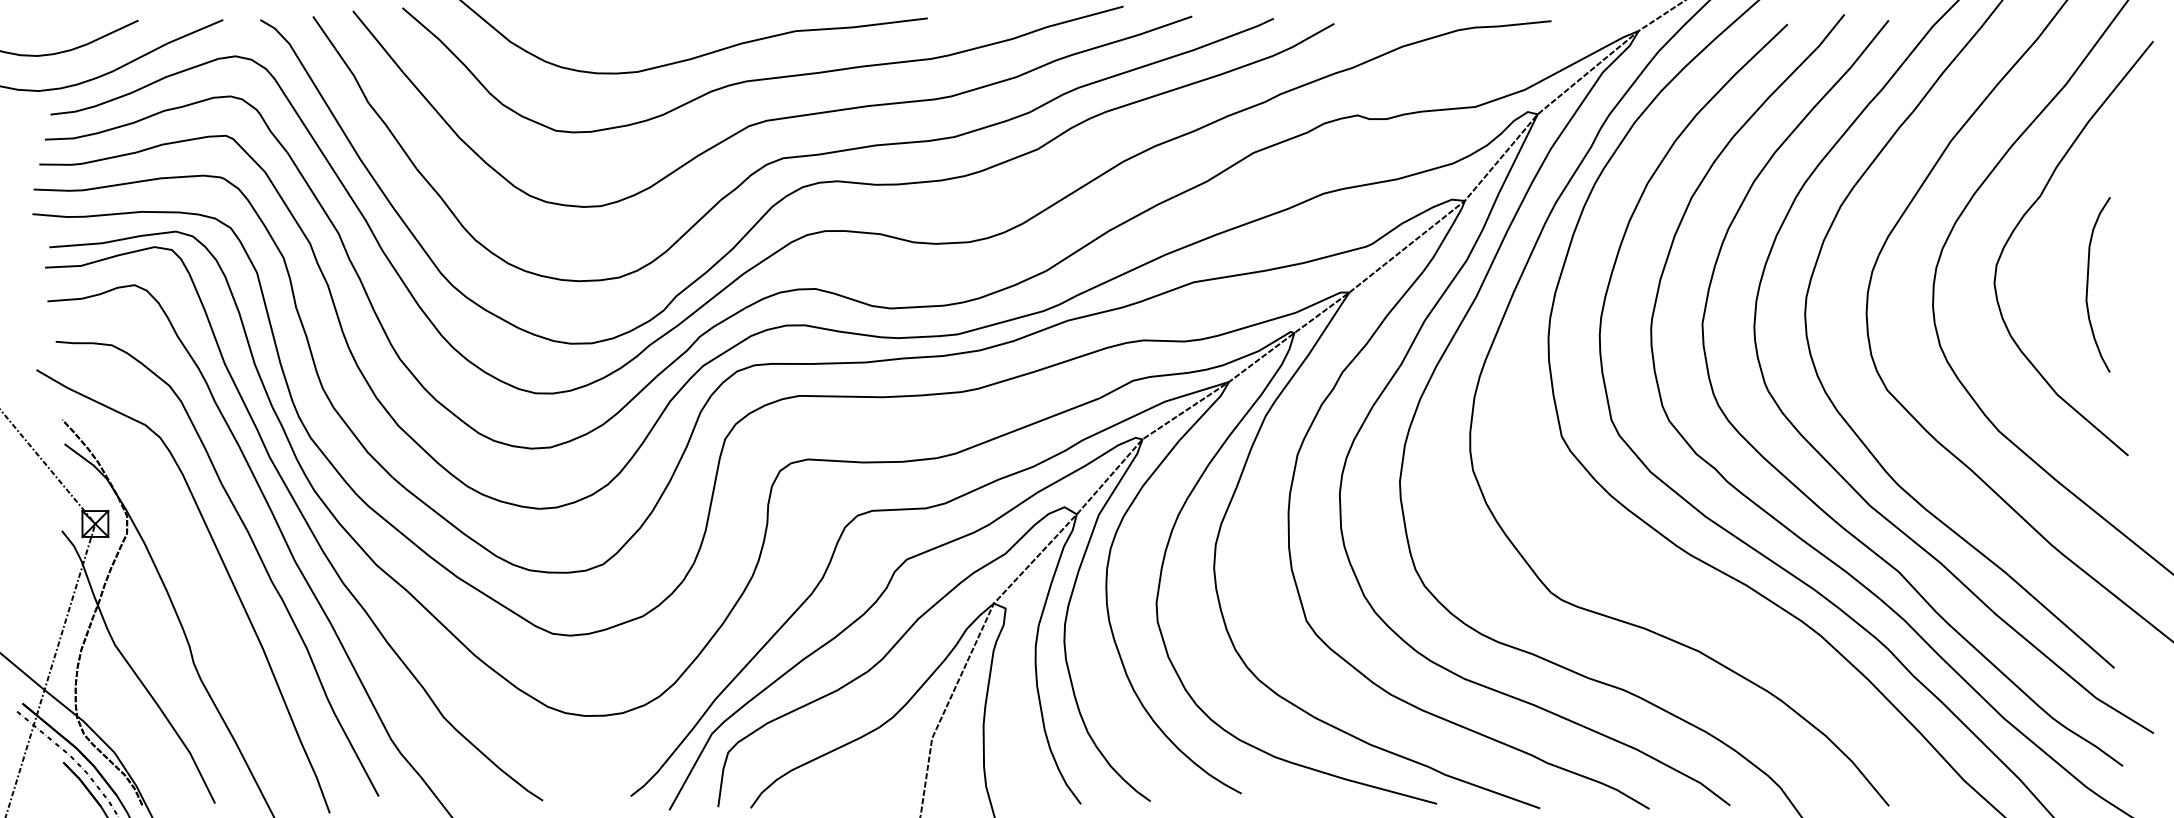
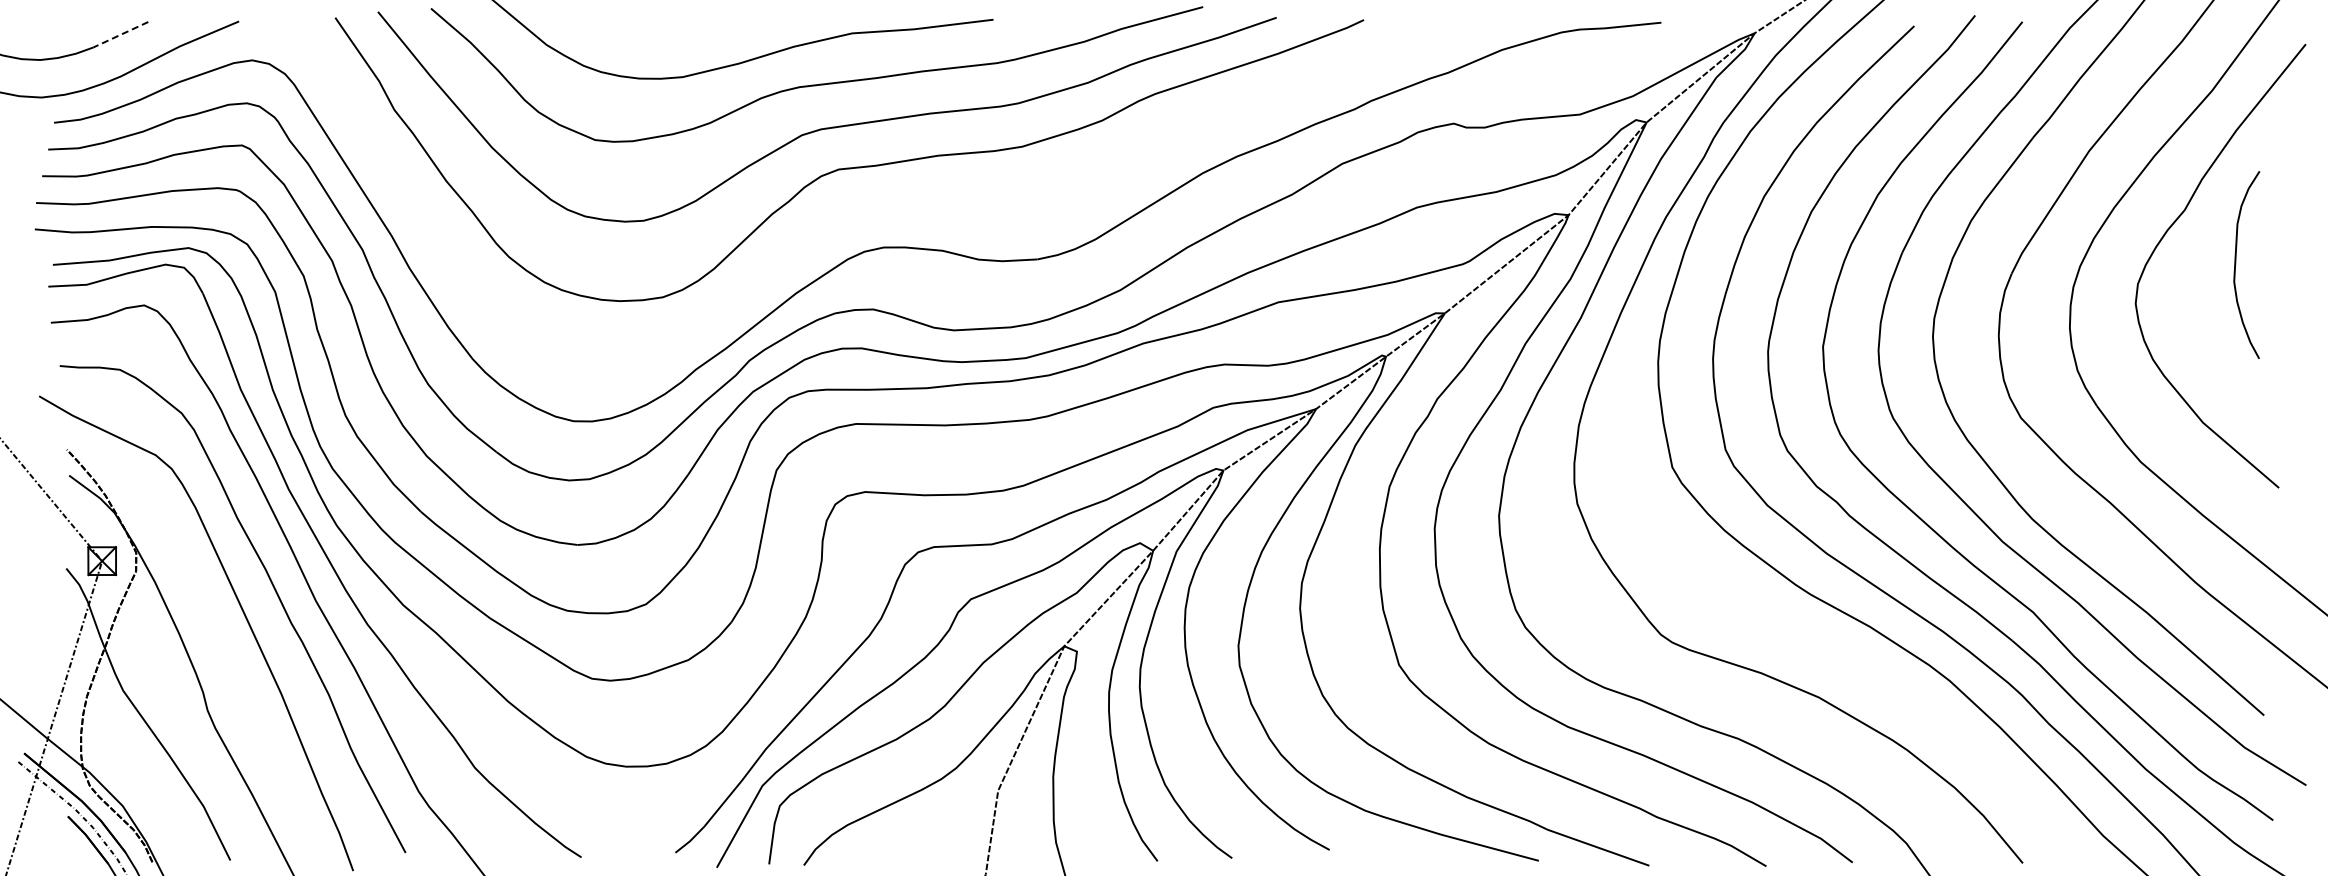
line: (112, 32) -> (120, 34), solid -> dashed
part: (800, 187) -> (857, 200), removed
curve: (2088, 284) -> (2236, 264), moved

